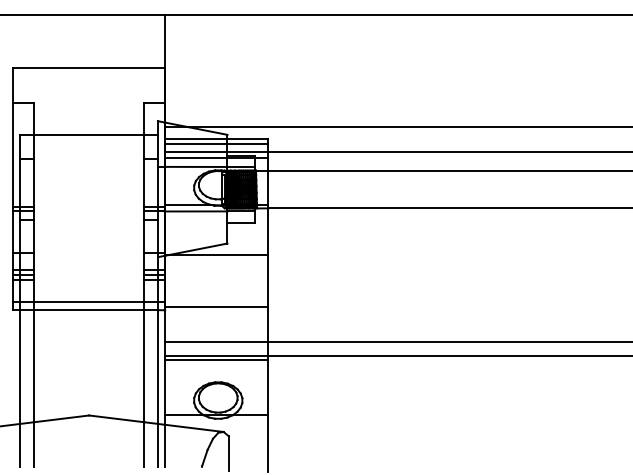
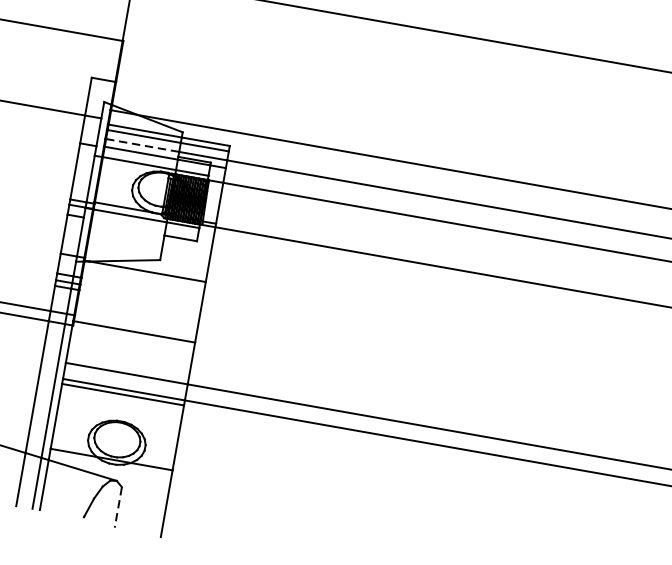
line: (196, 151) -> (142, 145), solid -> dashed
line: (228, 454) -> (117, 508), solid -> dashed

